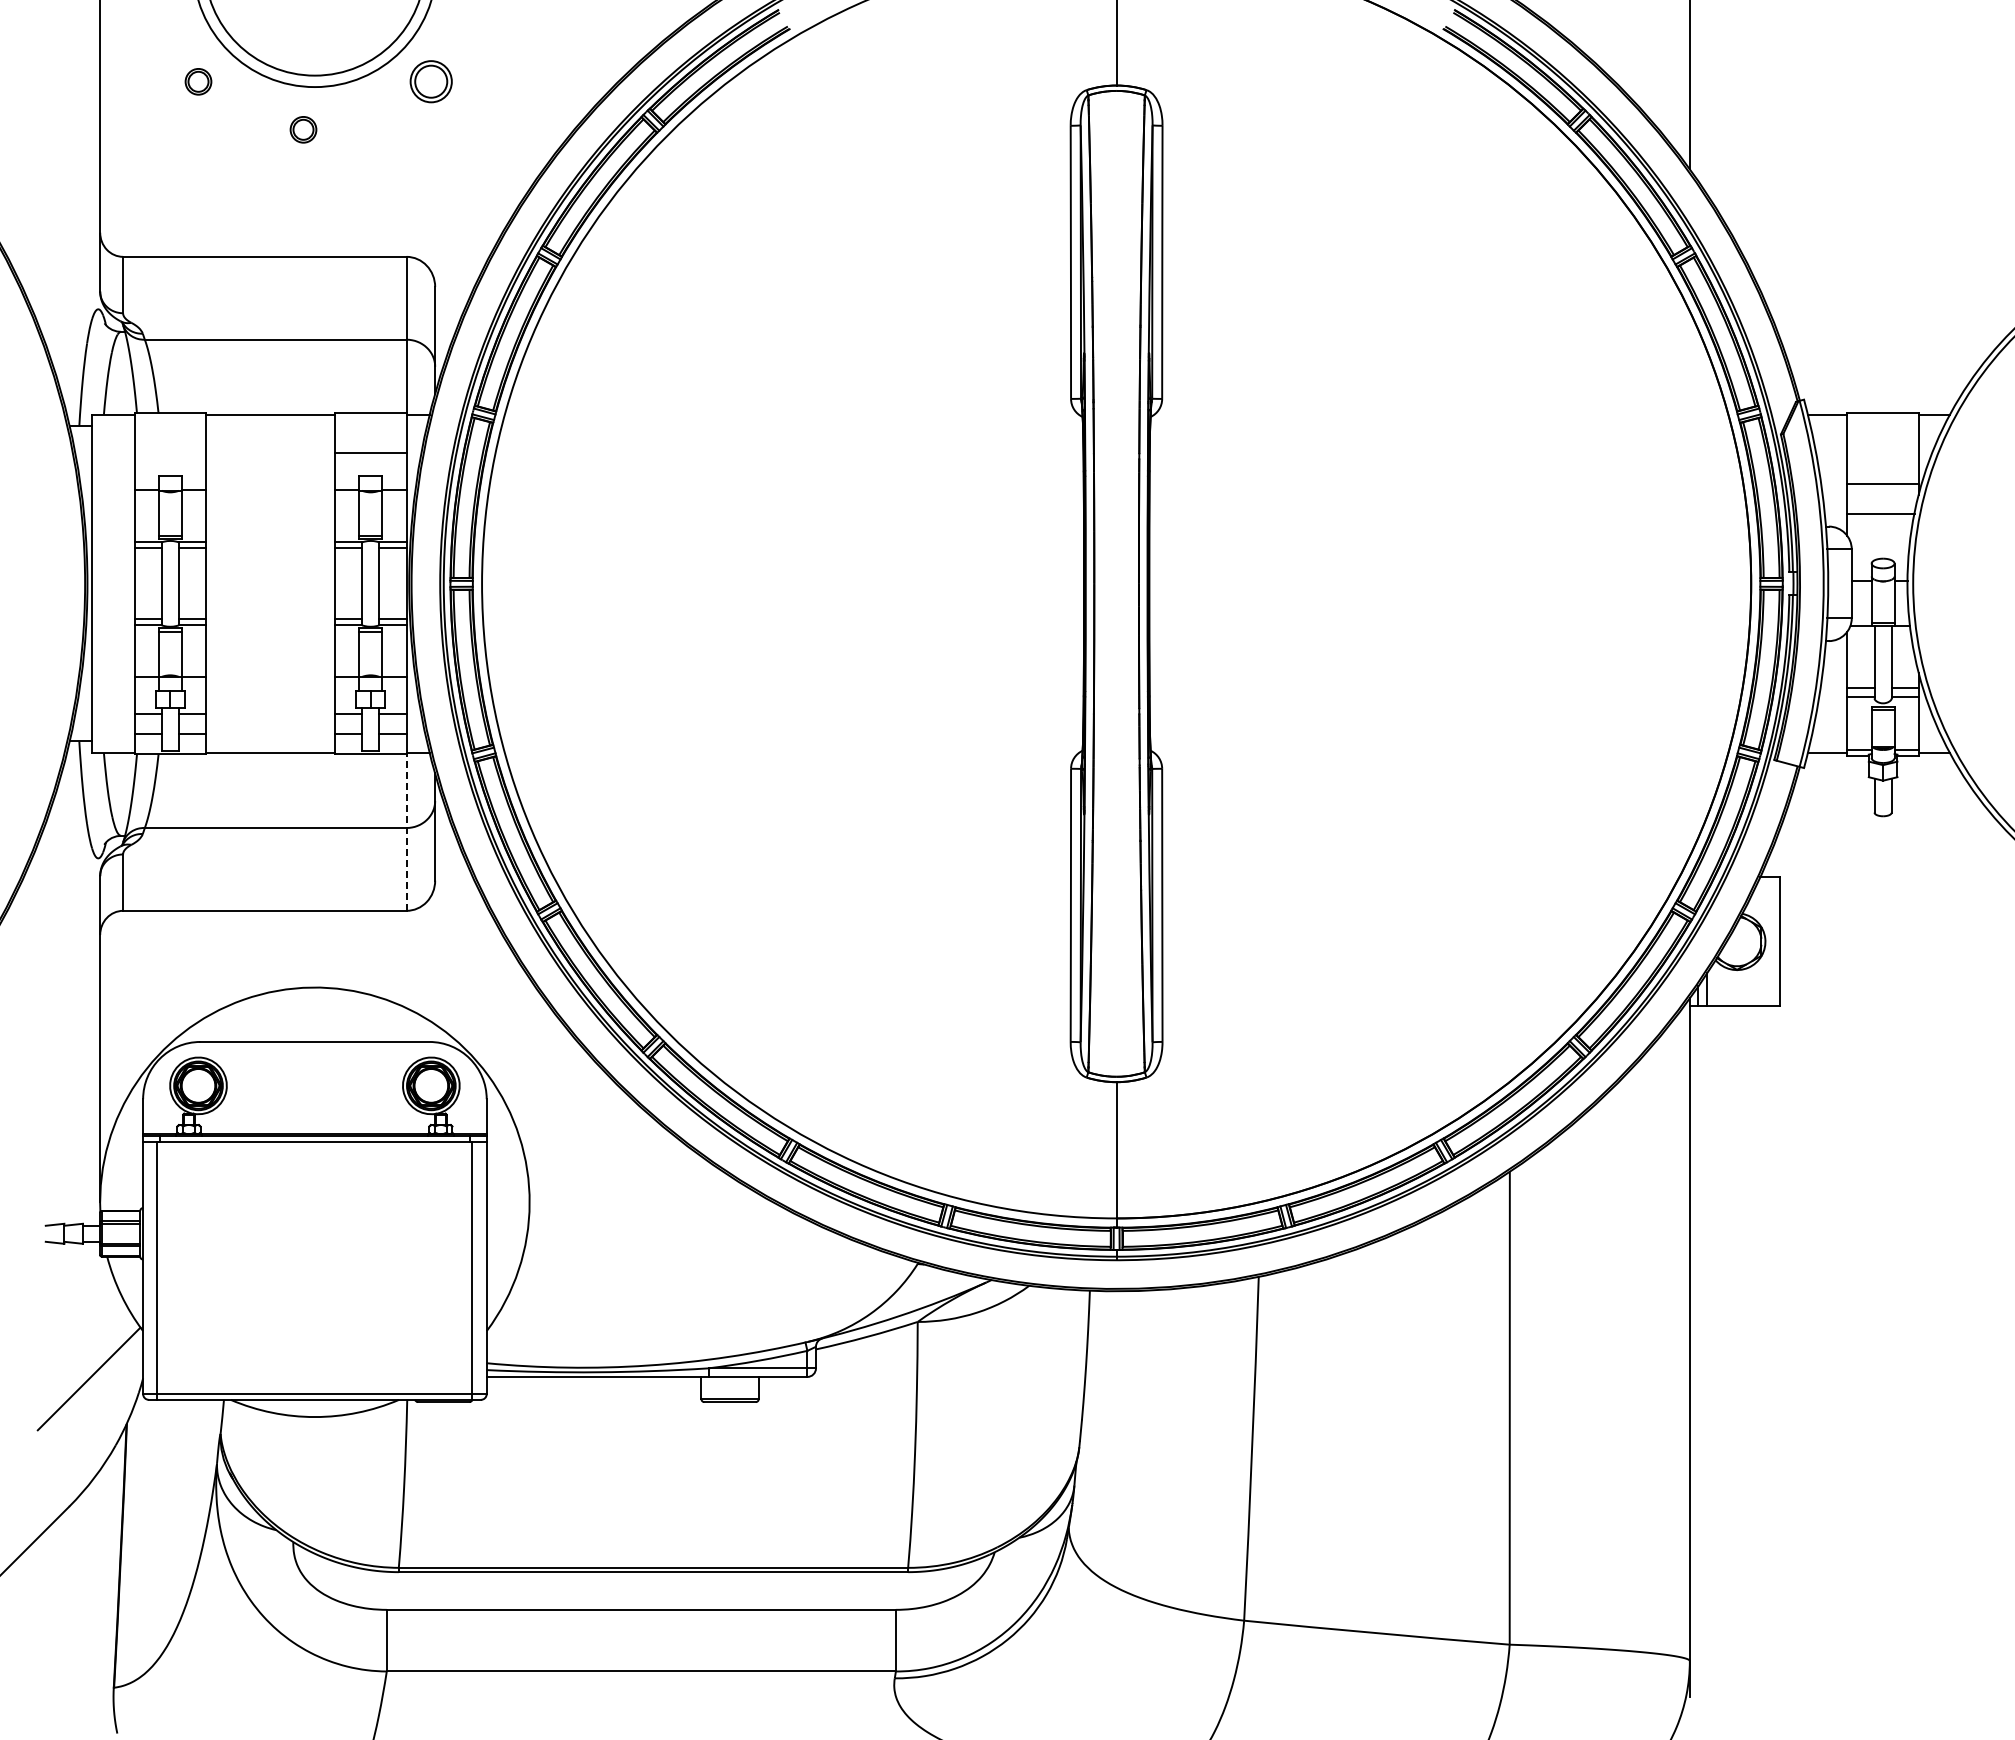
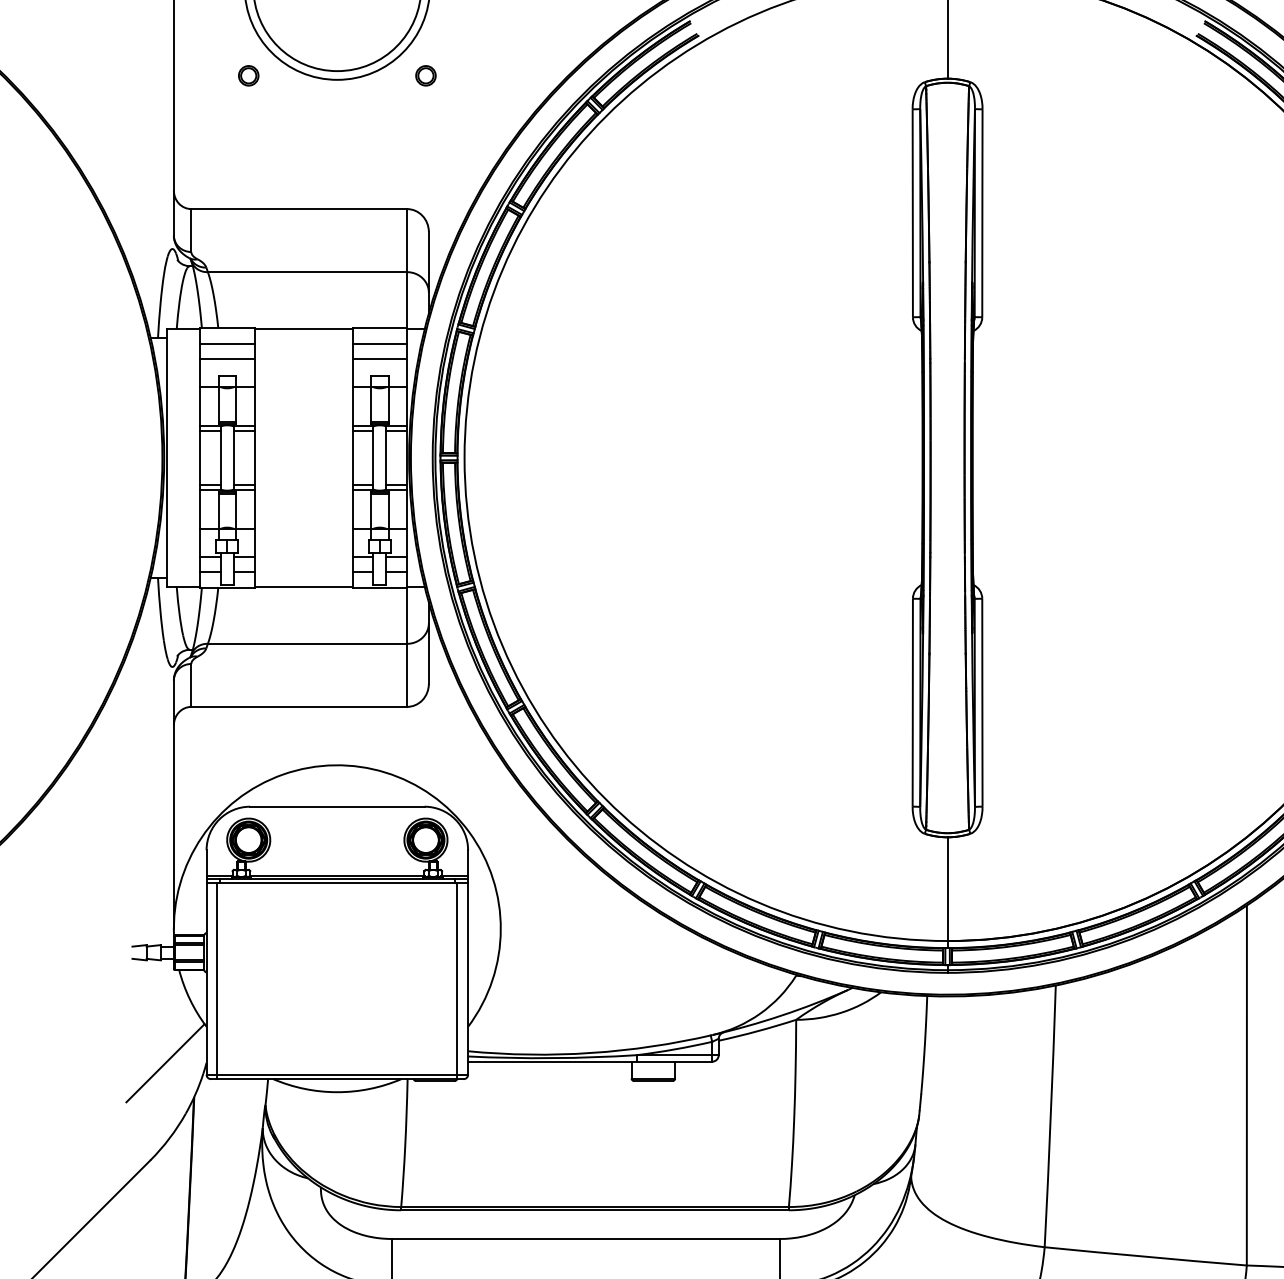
part: (431, 81) -> (426, 75), size x0.62
part: (303, 129) -> (328, 112), removed
line: (170, 433) -> (227, 343), added
line: (370, 433) -> (379, 343), added
line: (170, 453) -> (227, 358), added
line: (406, 832) -> (407, 647), dashed -> solid

